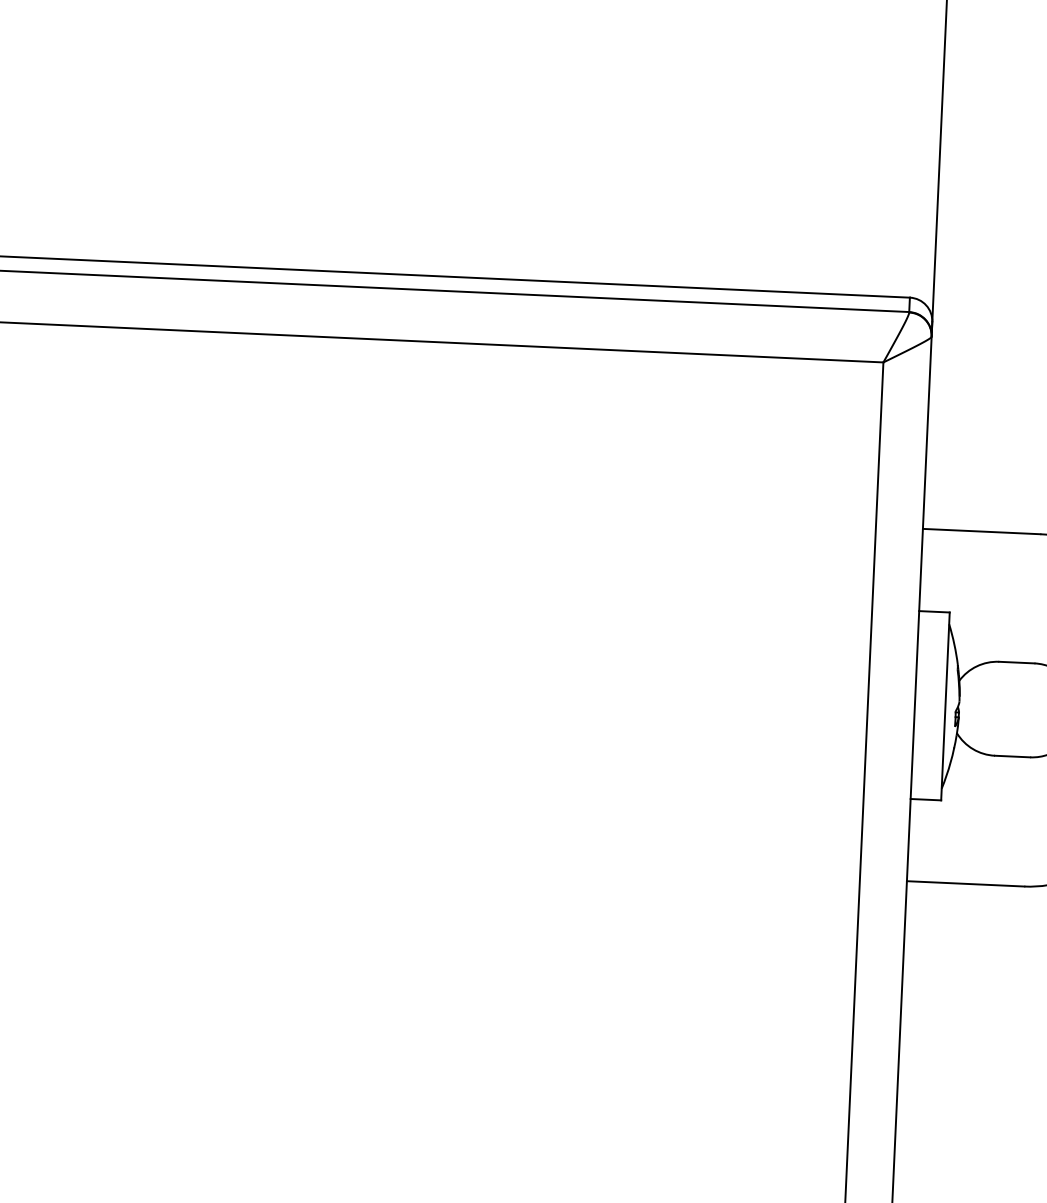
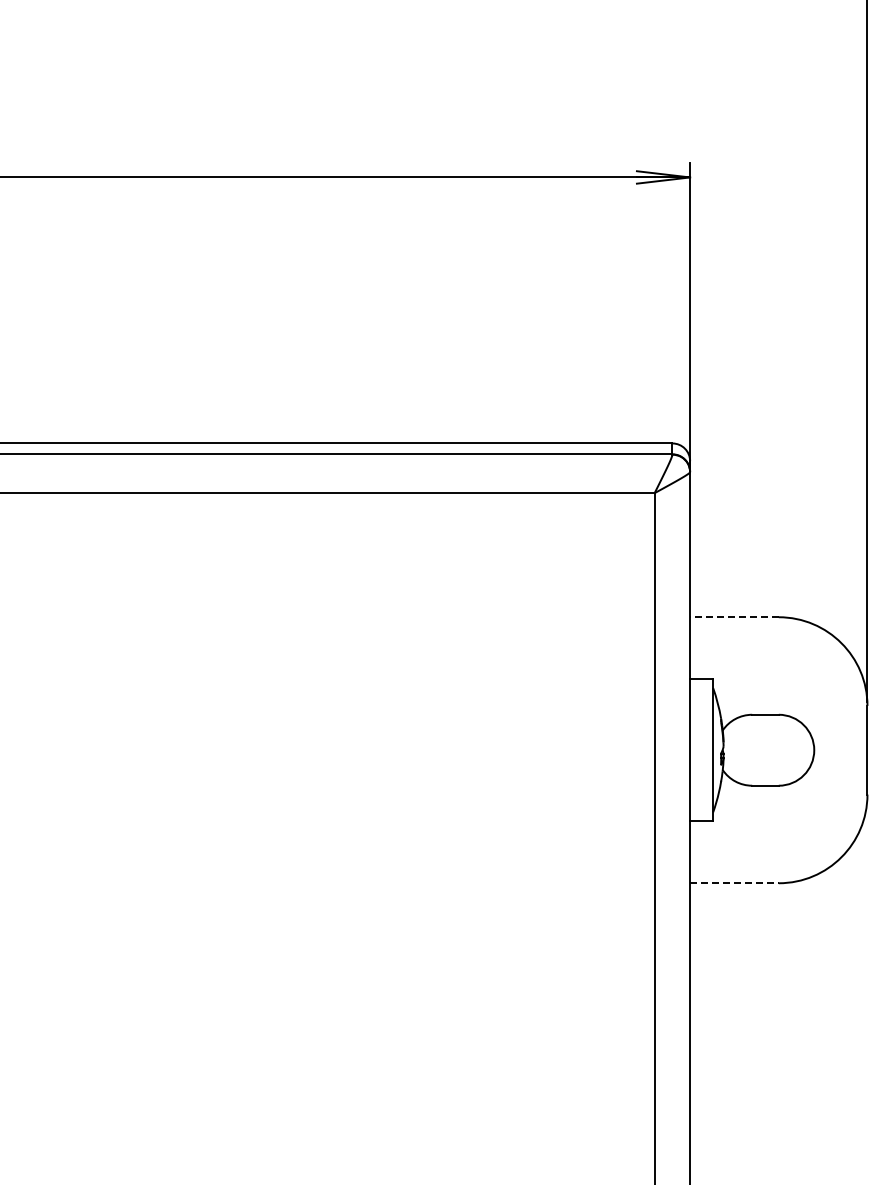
line: (980, 531) -> (733, 617), solid -> dashed
line: (965, 884) -> (734, 883), solid -> dashed

